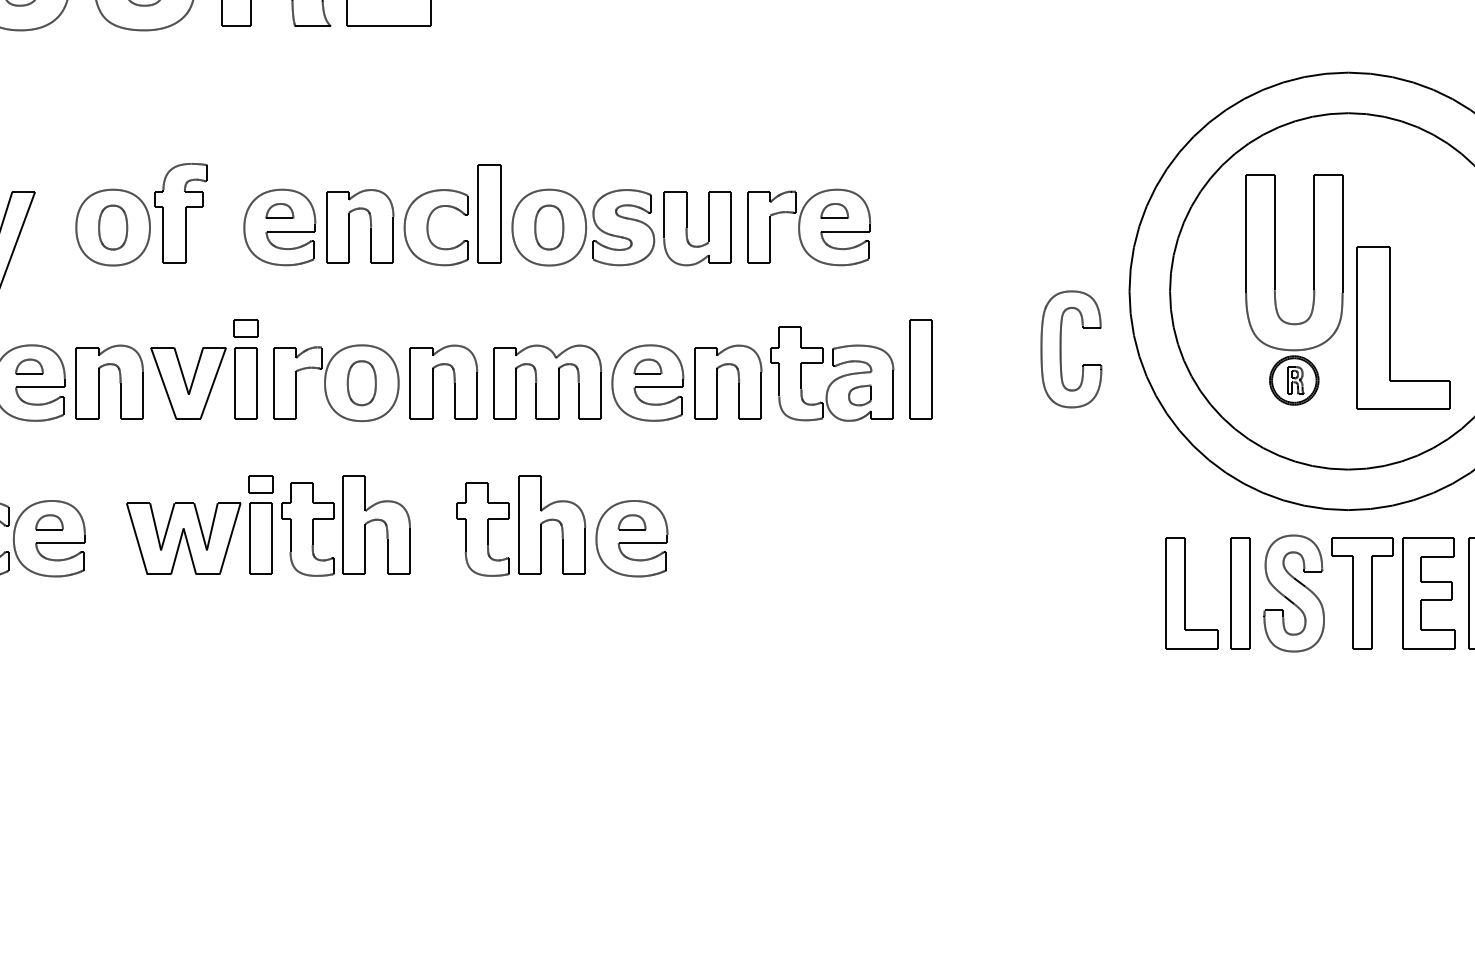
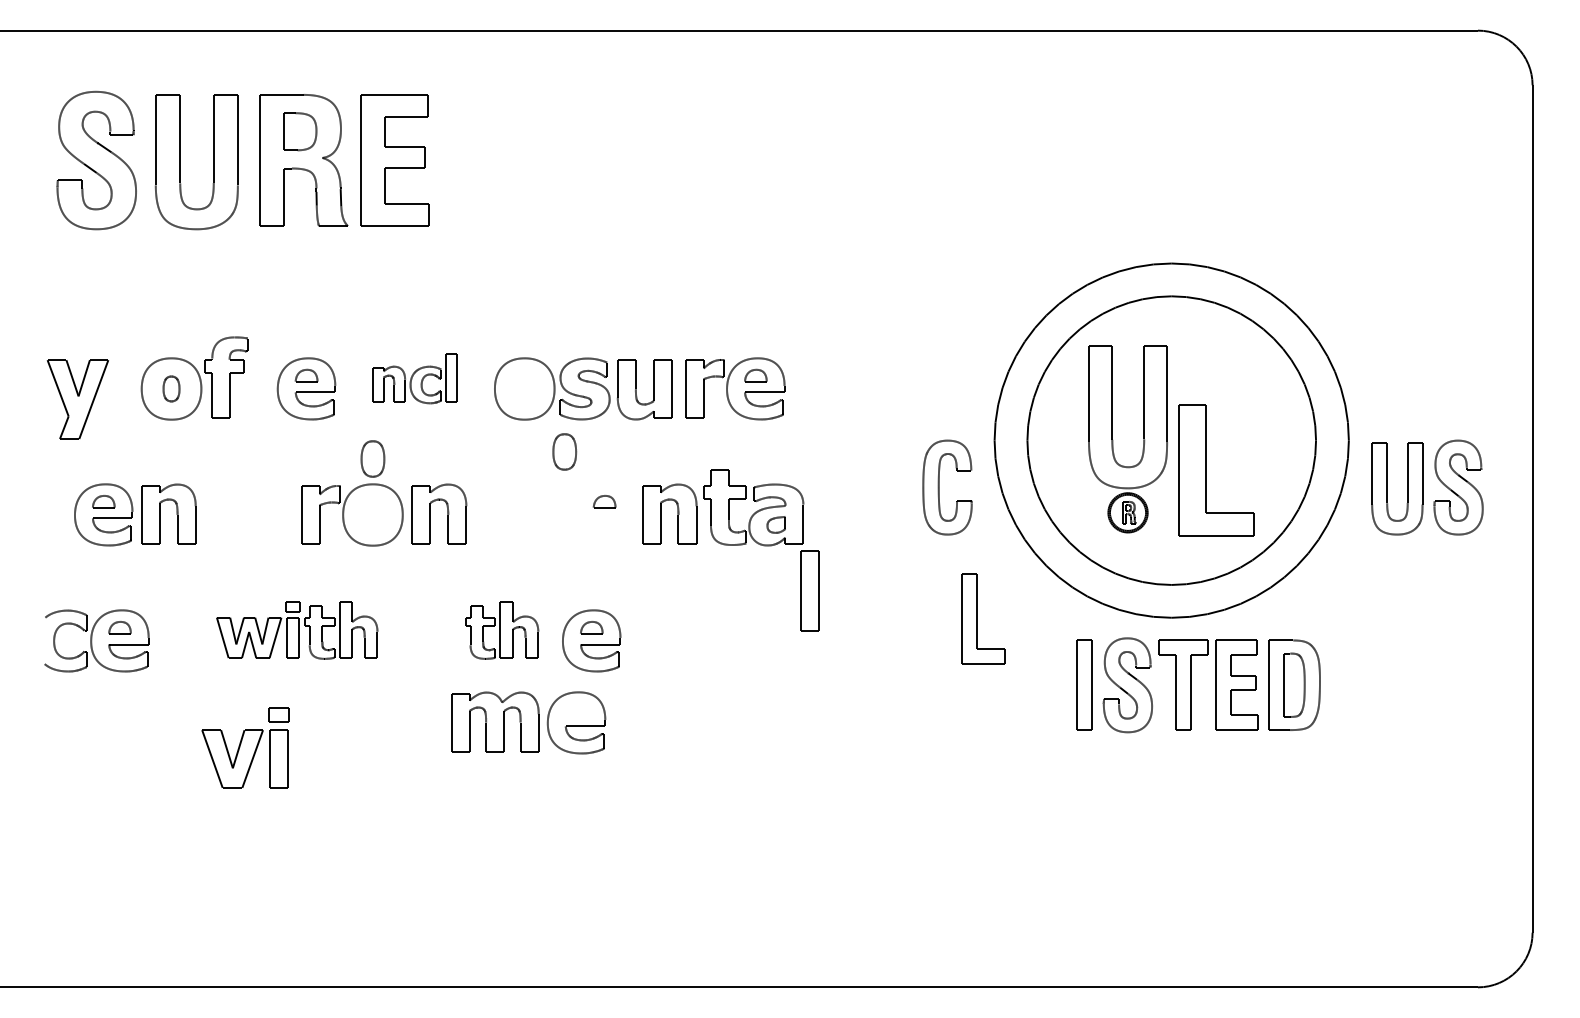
part: (413, 214) -> (414, 378), size x0.6
part: (113, 227) -> (171, 388), size x0.7
part: (548, 227) -> (564, 451), moved
part: (204, 369) -> (245, 747), moved
part: (920, 369) -> (809, 590), moved
part: (361, 382) -> (372, 458), moved
part: (588, 382) -> (528, 722), moved
part: (267, 525) -> (296, 630), size x0.7
part: (520, 525) -> (501, 630), size x0.7
part: (1192, 592) -> (983, 618), moved

